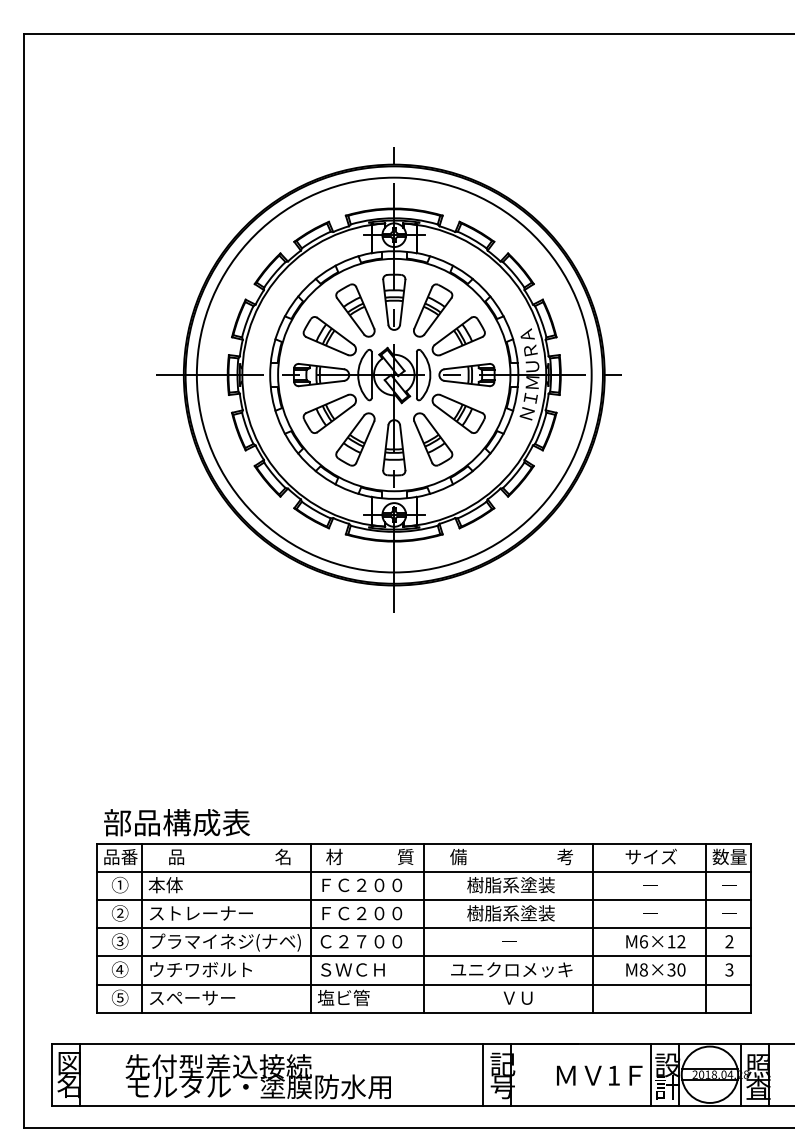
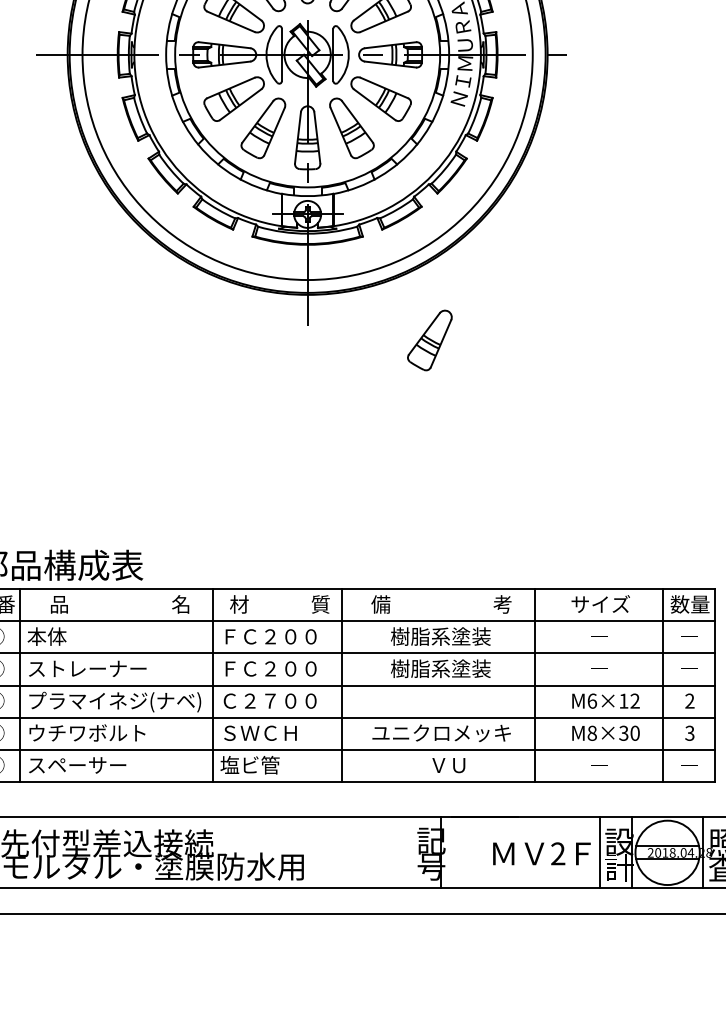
part: (501, 625) -> (429, 340), added
line: (482, 1074) -> (408, 852), removed
text: (613, 1075) -> (557, 853), 1 -> 2

